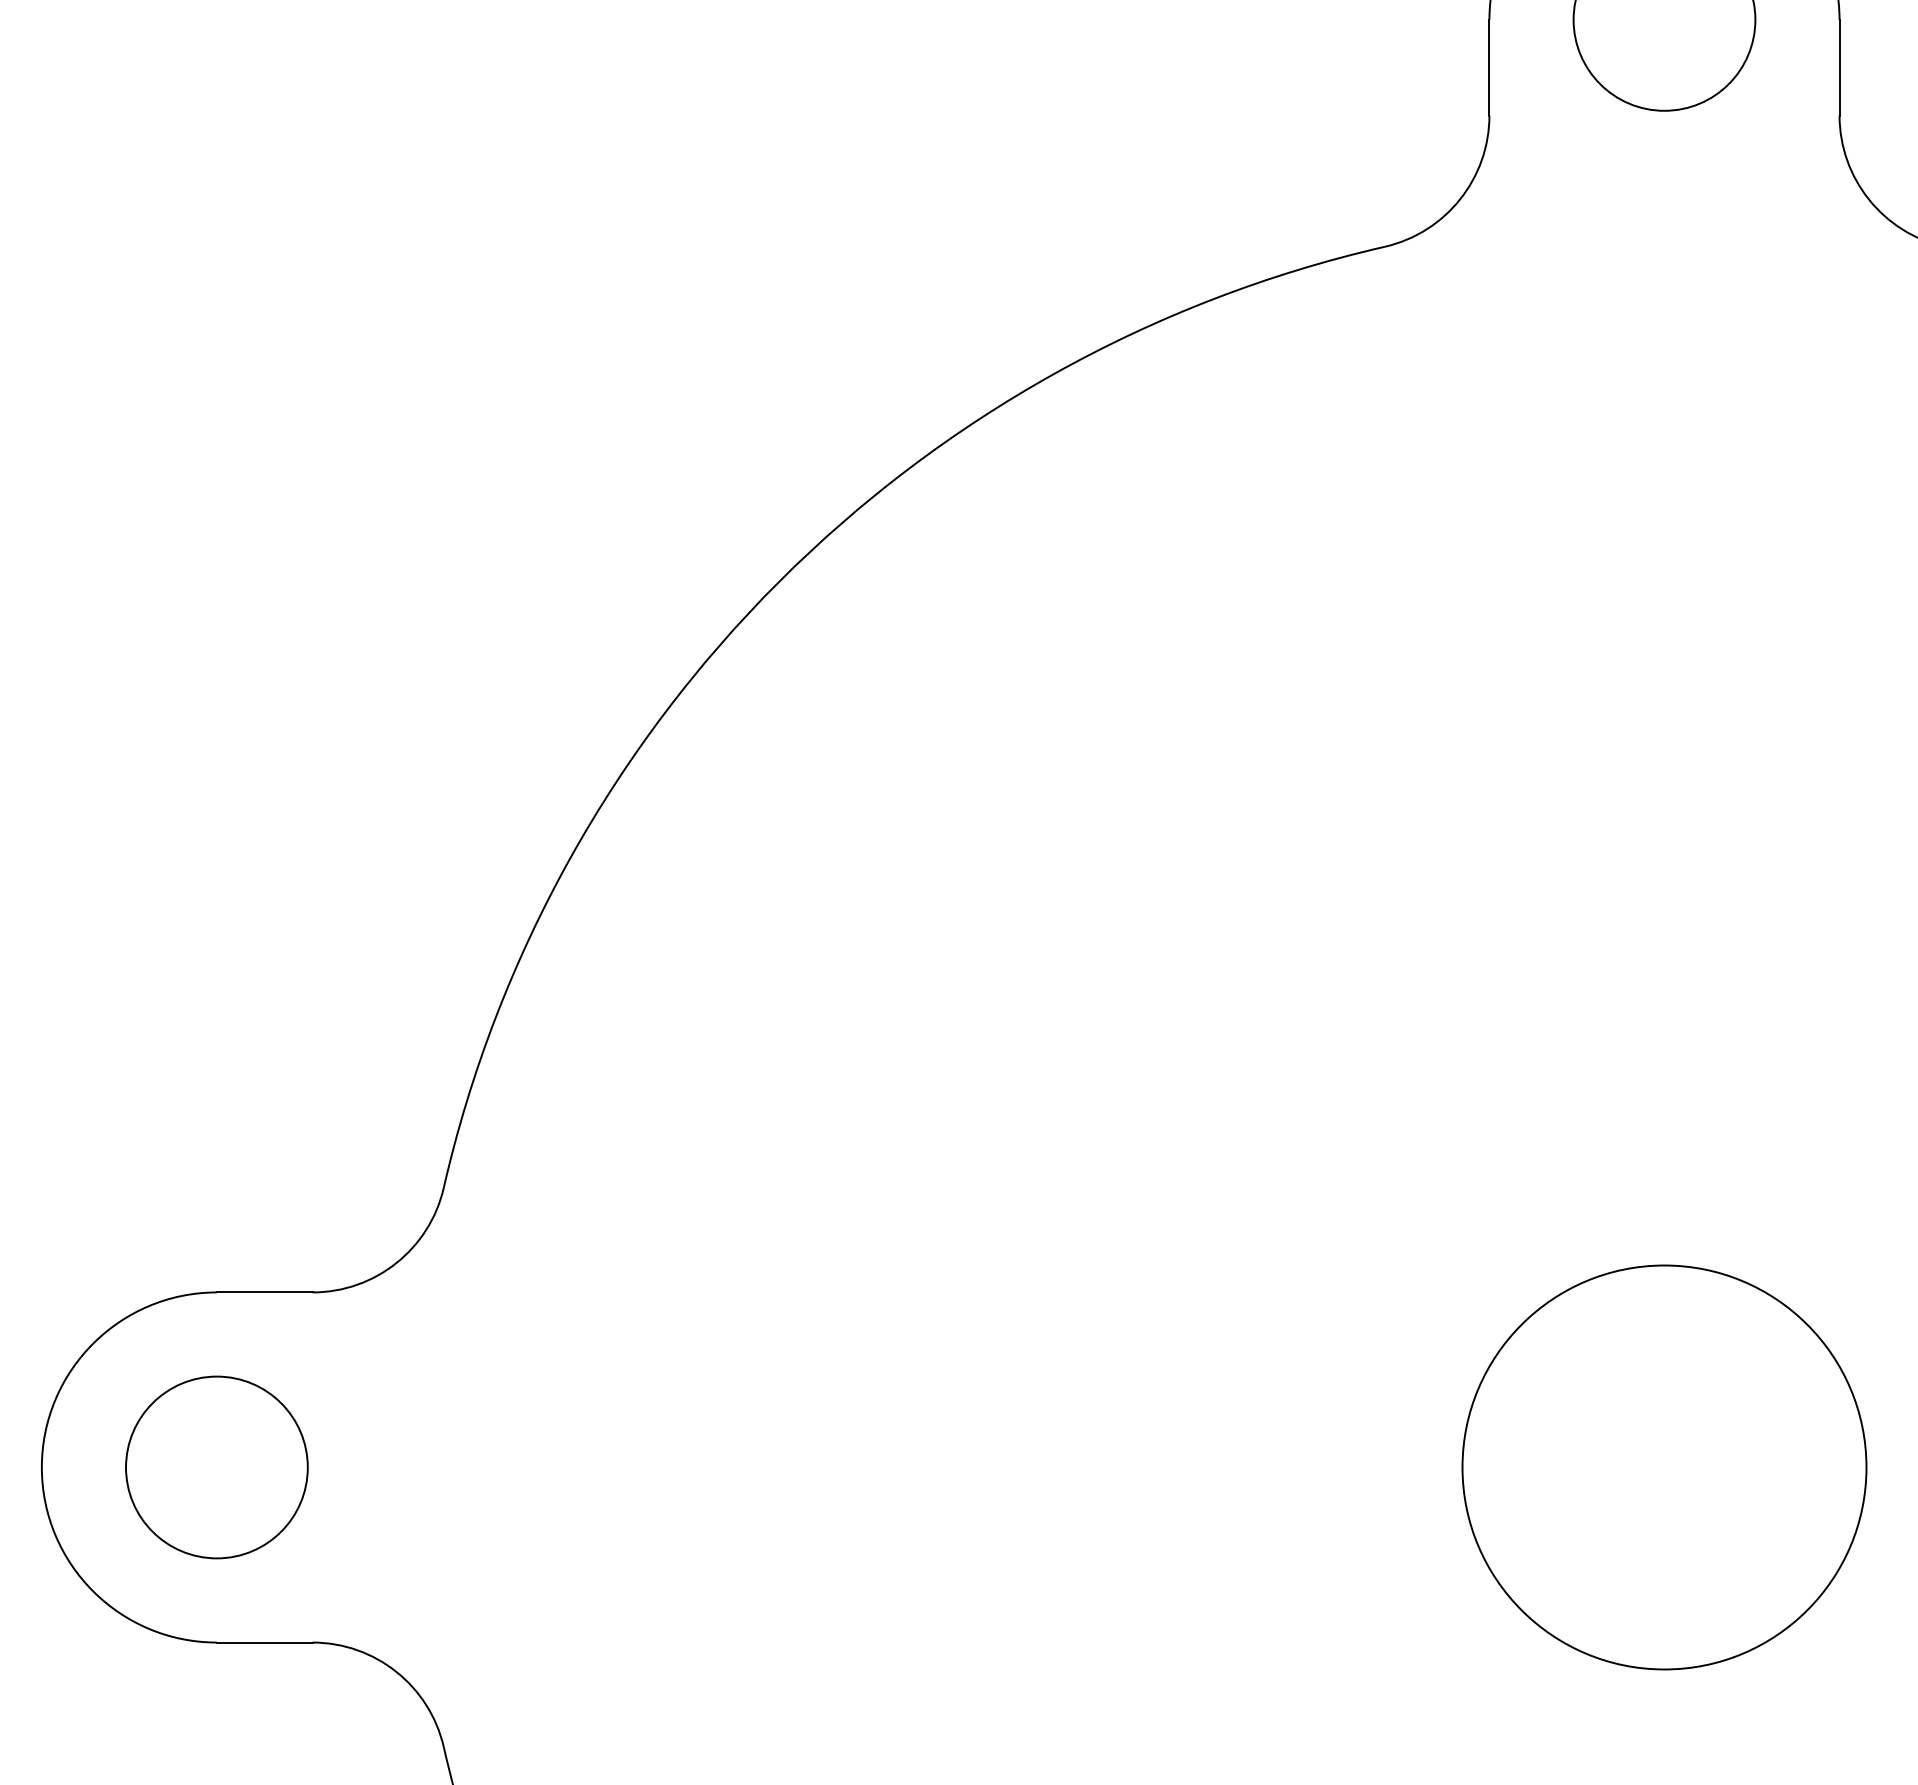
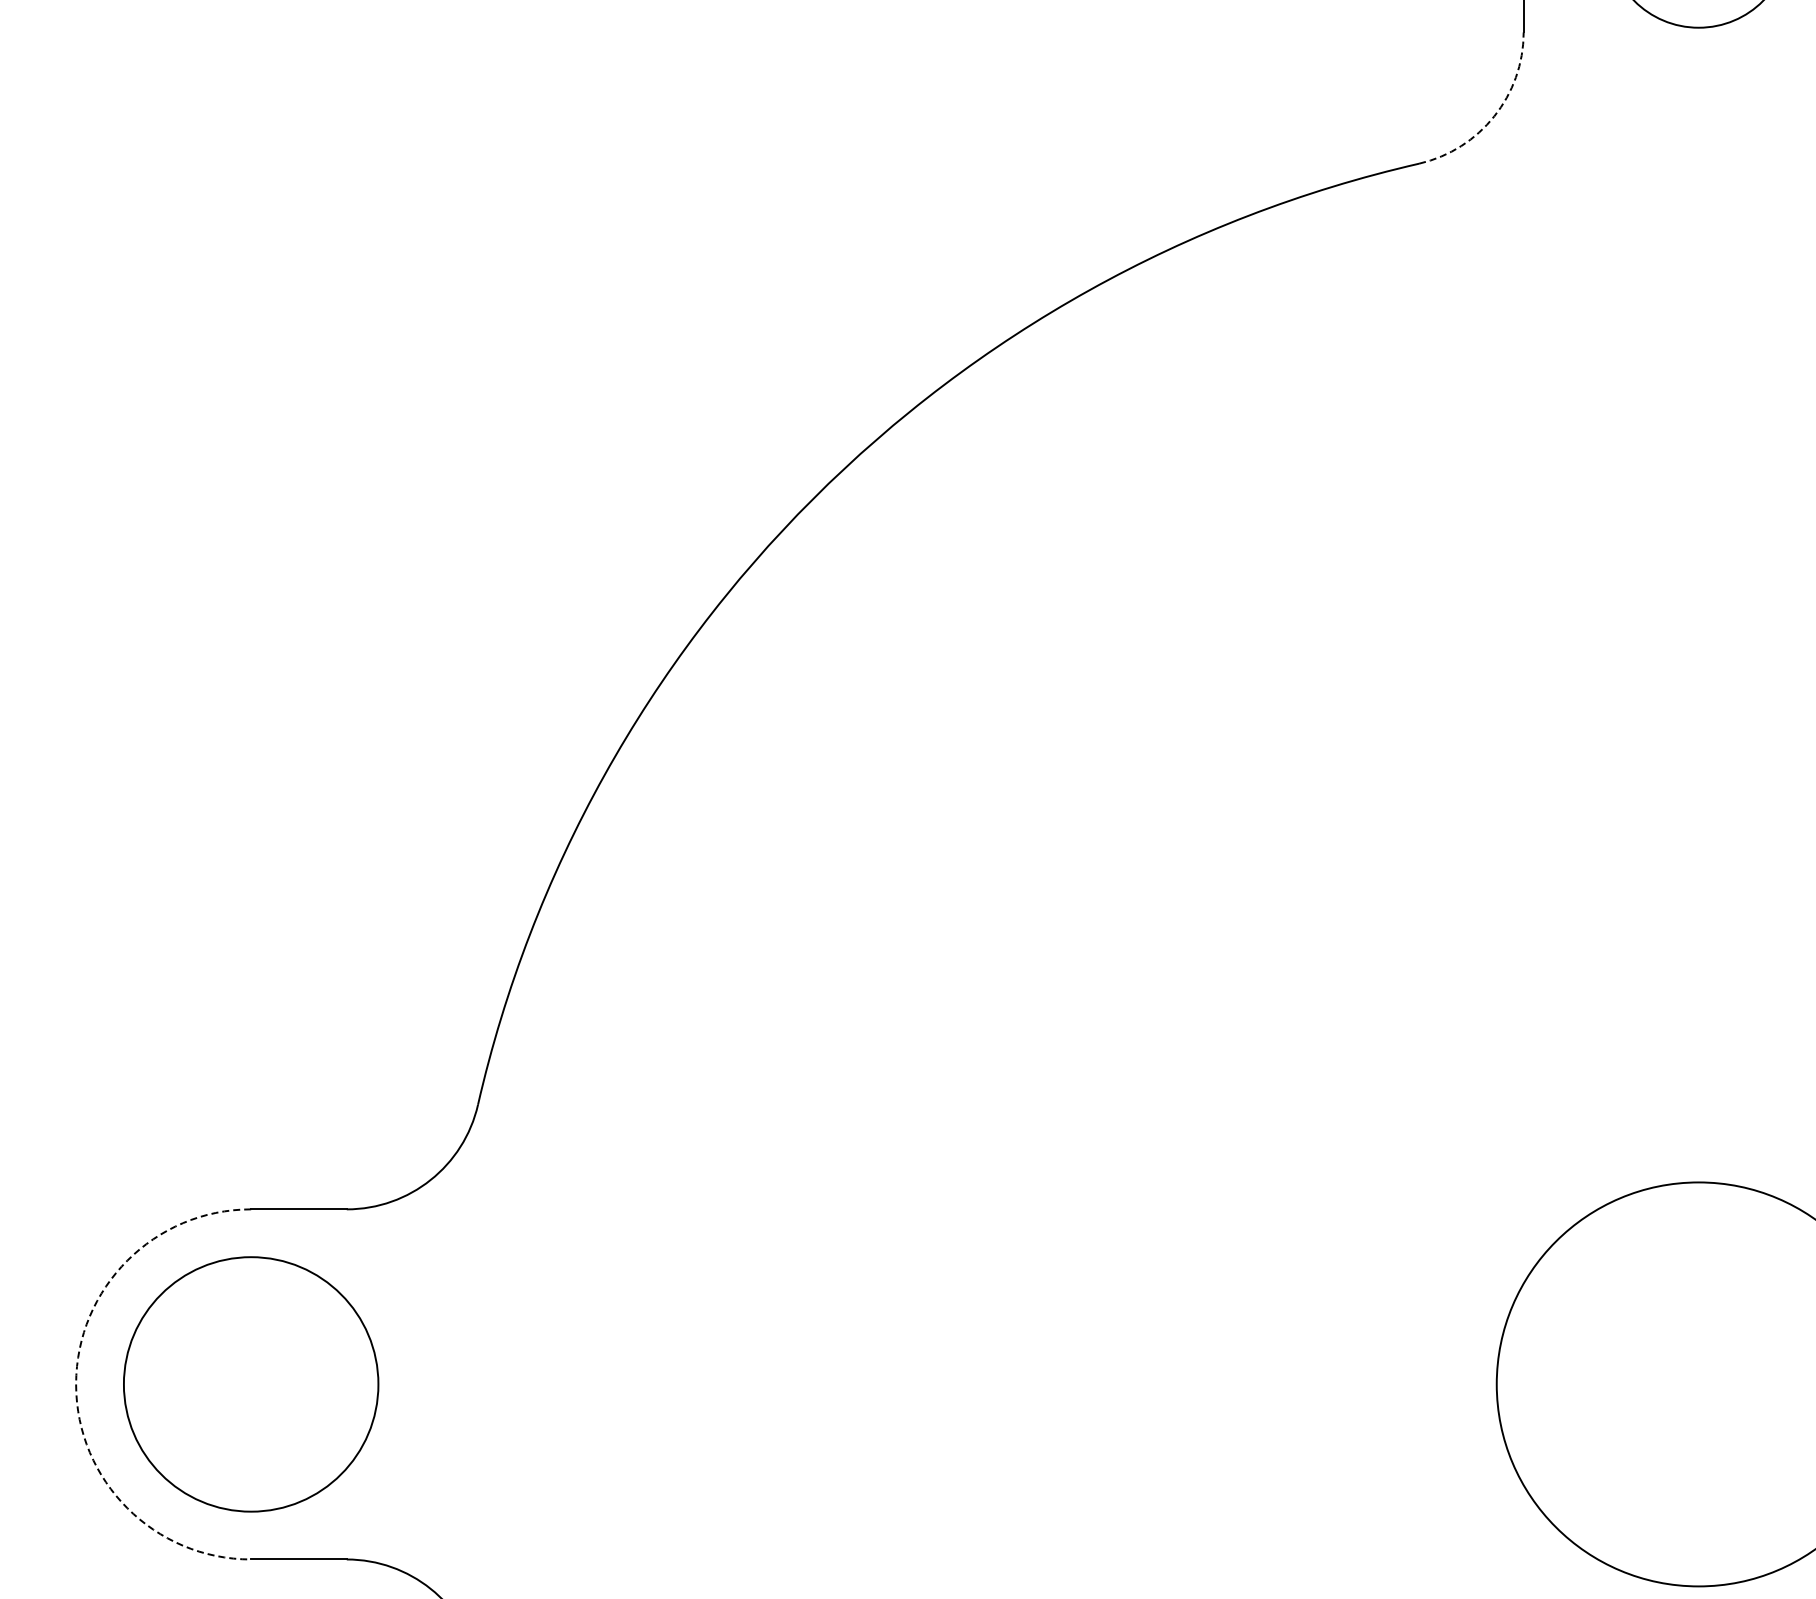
arc: (1460, 199) -> (1494, 116), solid -> dashed
arc: (41, 1467) -> (75, 1384), solid -> dashed
circle: (216, 1467) -> (250, 1384), size x1.4

